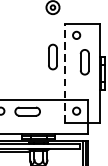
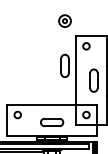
part: (84, 62) -> (93, 80), moved
line: (64, 73) -> (75, 80), dashed -> solid
part: (28, 111) -> (52, 122), moved

